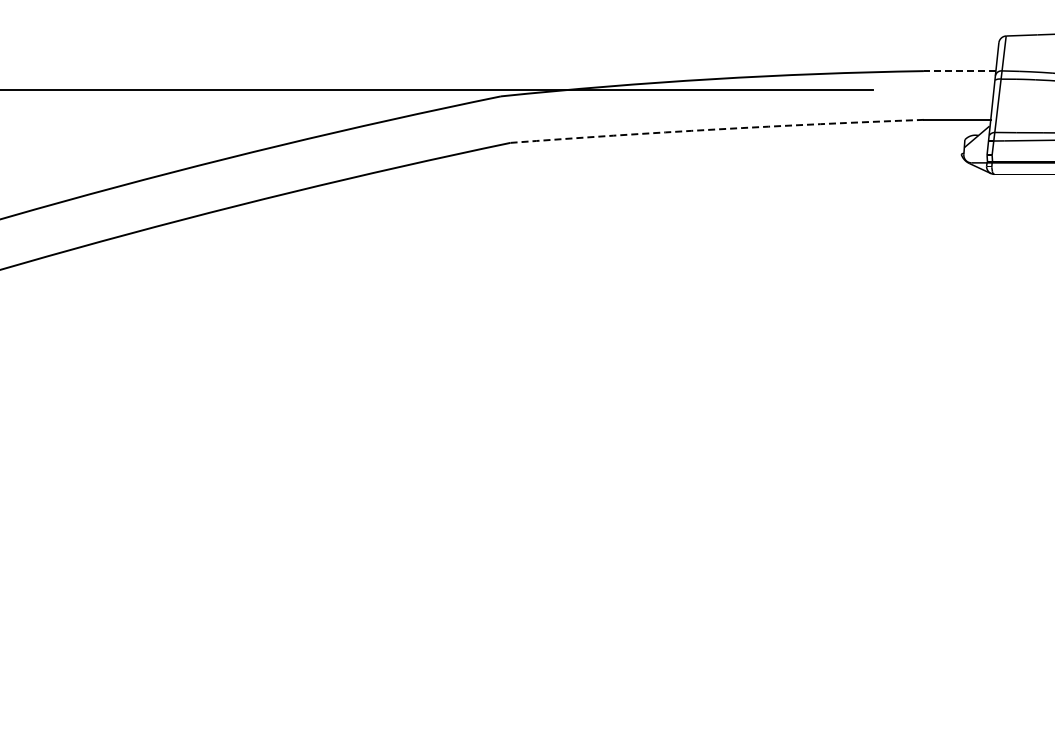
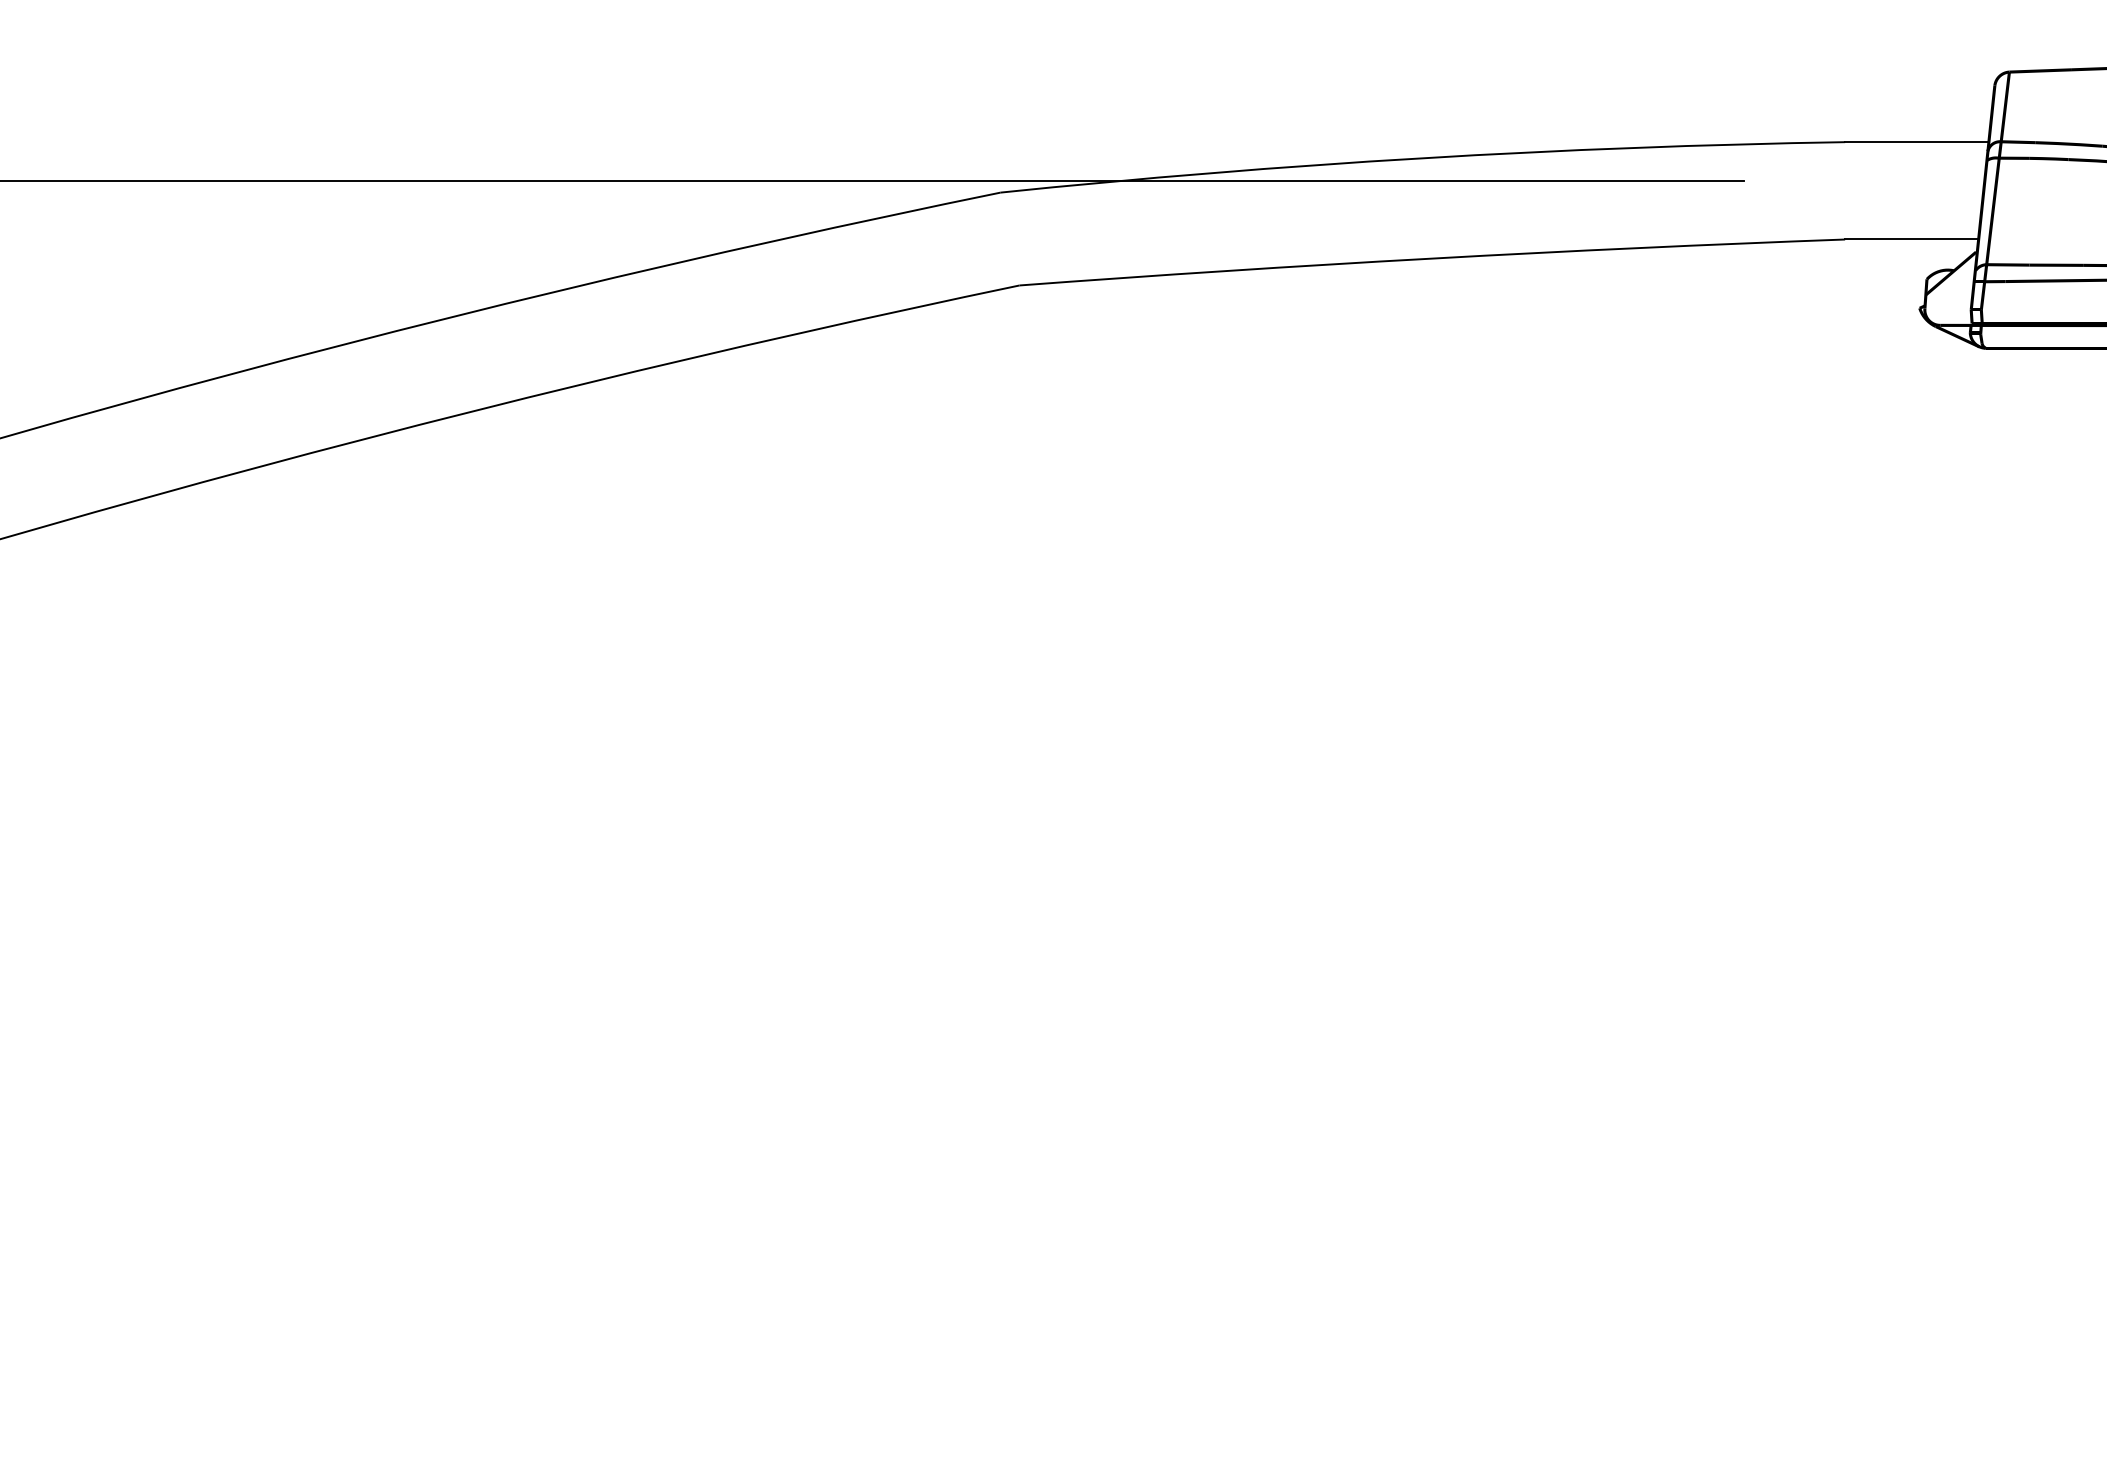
line: (959, 71) -> (1916, 142), dashed -> solid
arc: (717, 129) -> (1432, 258), dashed -> solid

